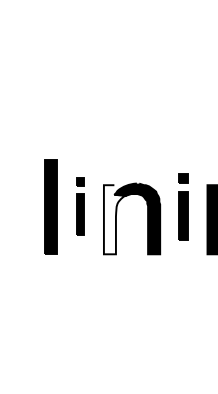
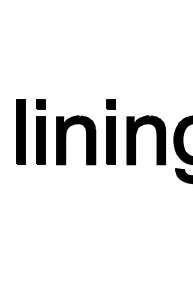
part: (79, 206) -> (40, 131), size x1.67
part: (182, 206) -> (110, 131), size x1.43
fill: (114, 219) -> (64, 140), added

